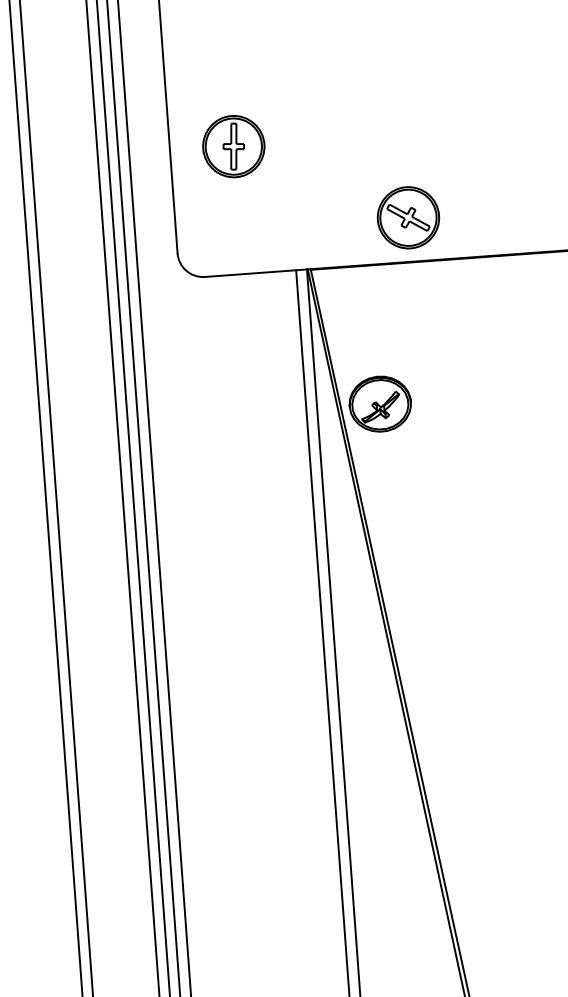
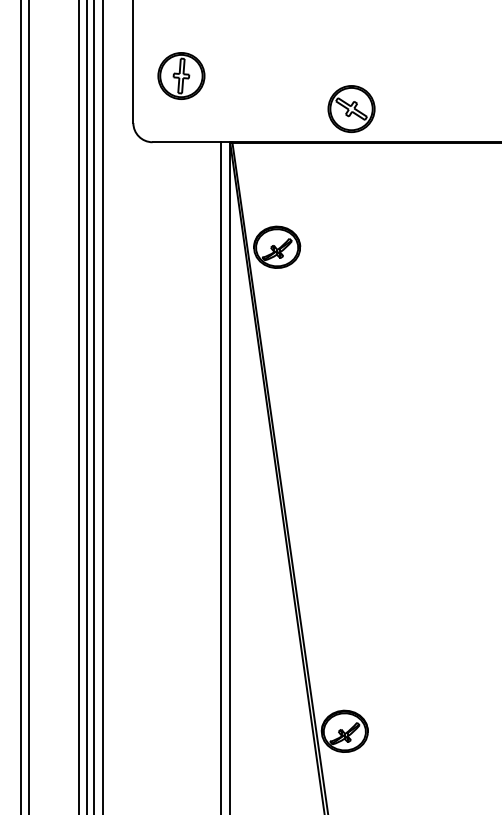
part: (233, 145) -> (181, 75), moved
part: (408, 218) -> (351, 109), moved

